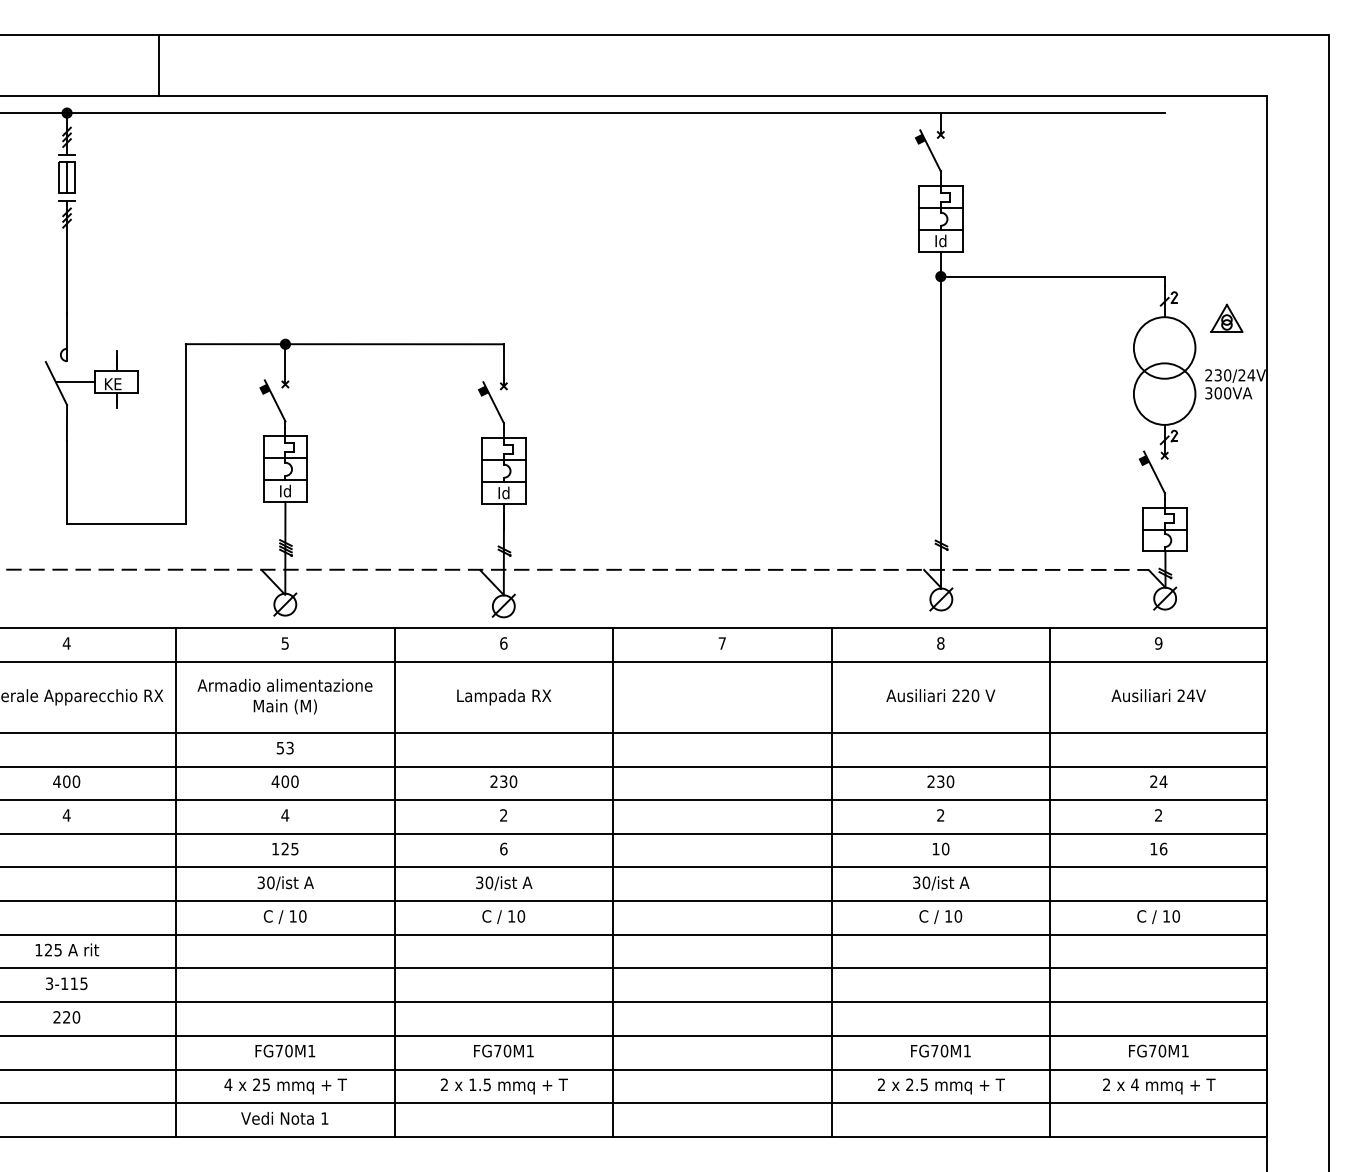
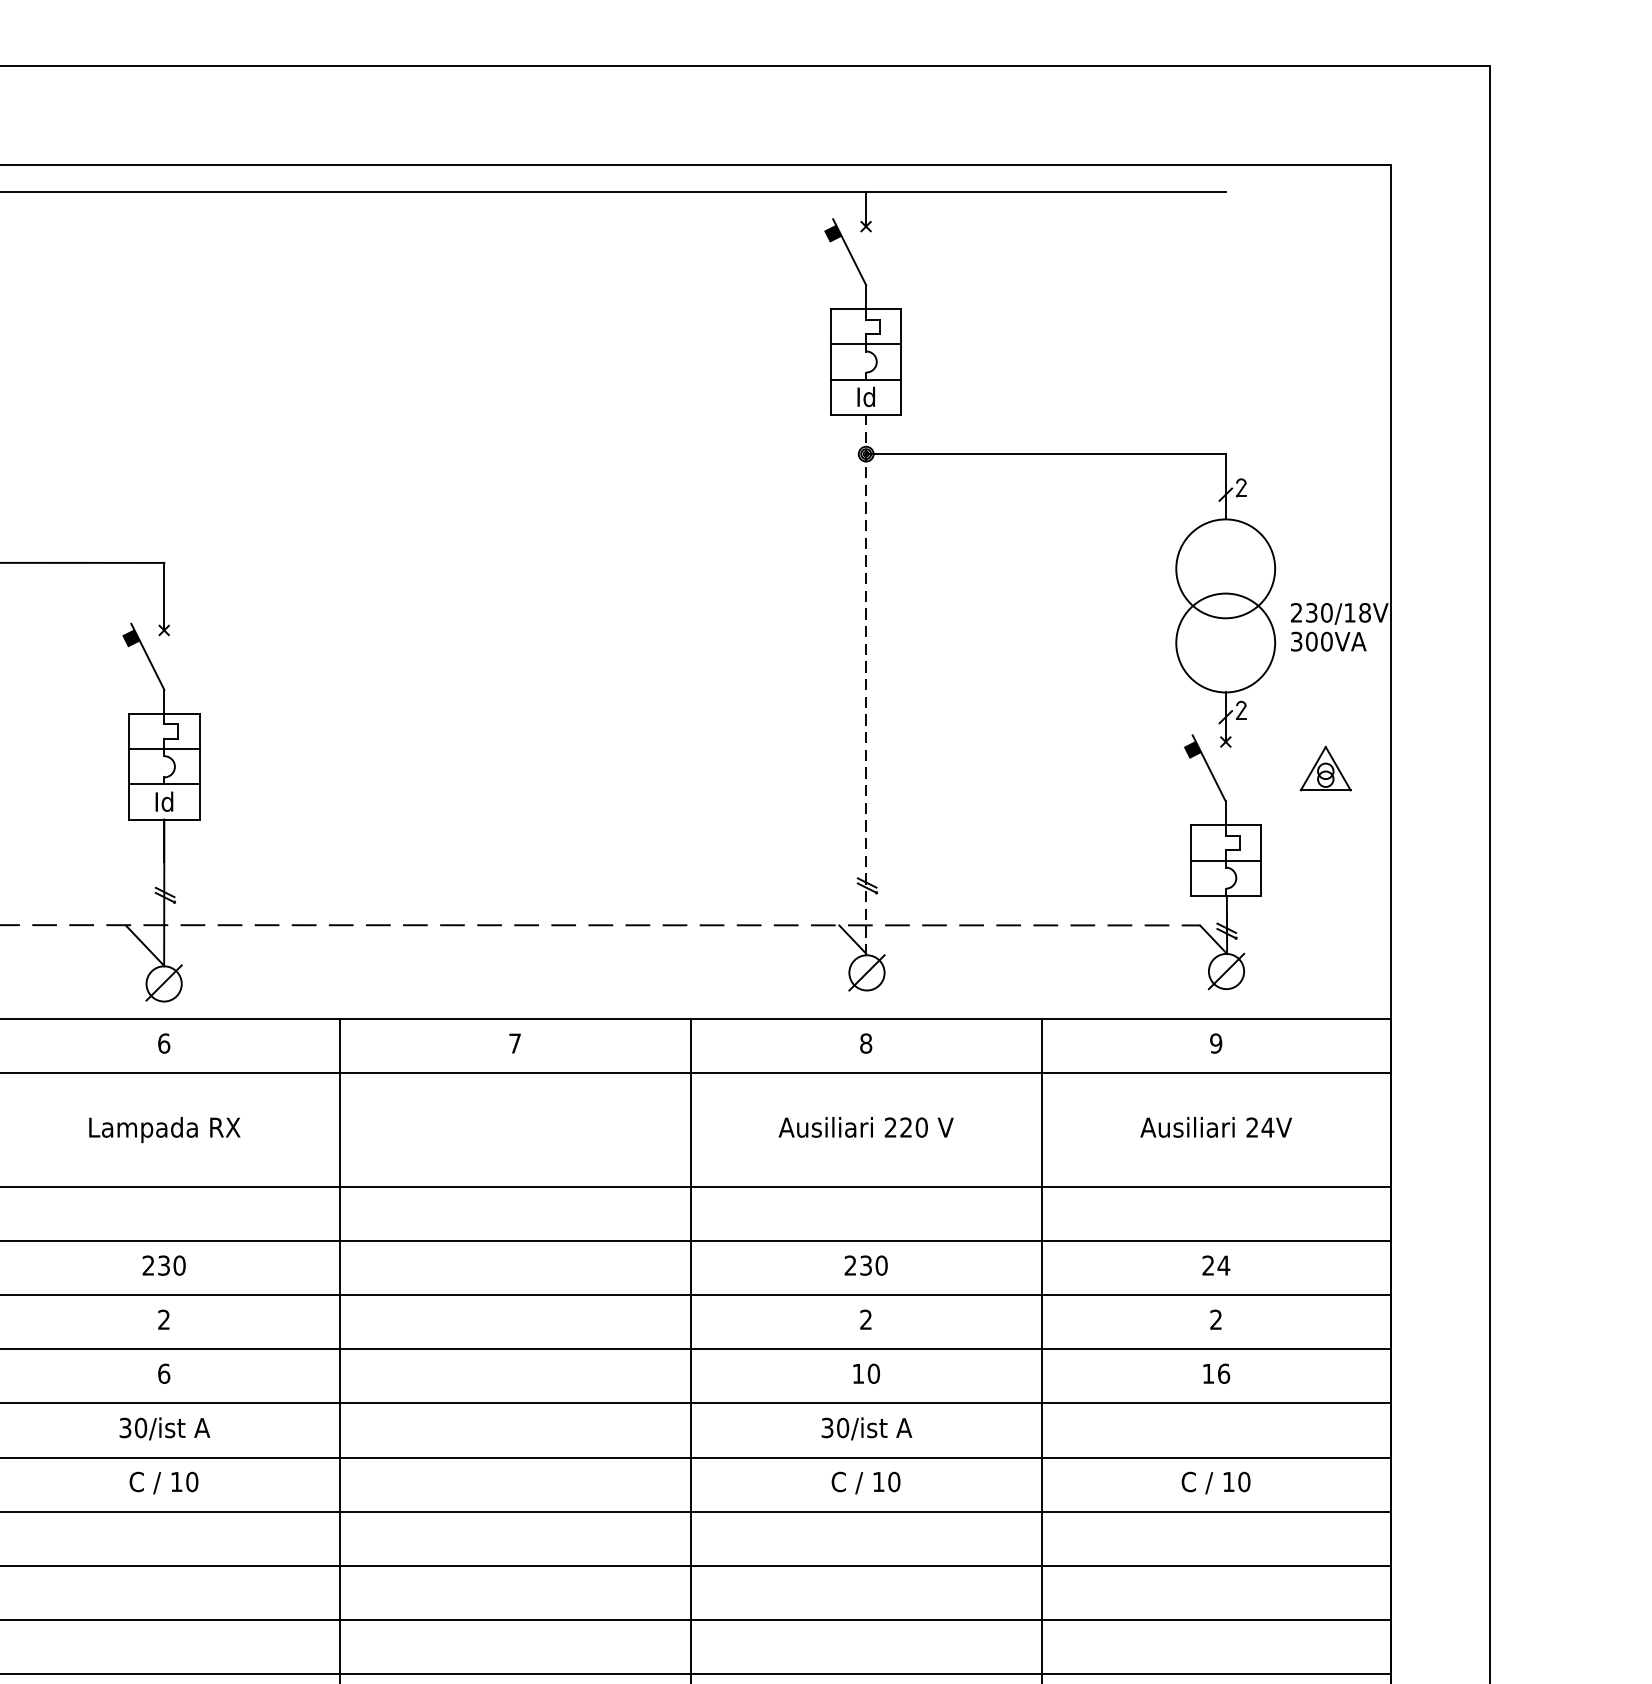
part: (1226, 317) -> (1325, 767), moved
text: (1246, 375) -> (1357, 613), 230/24V -> 230/18V
line: (940, 419) -> (865, 683), solid -> dashed

